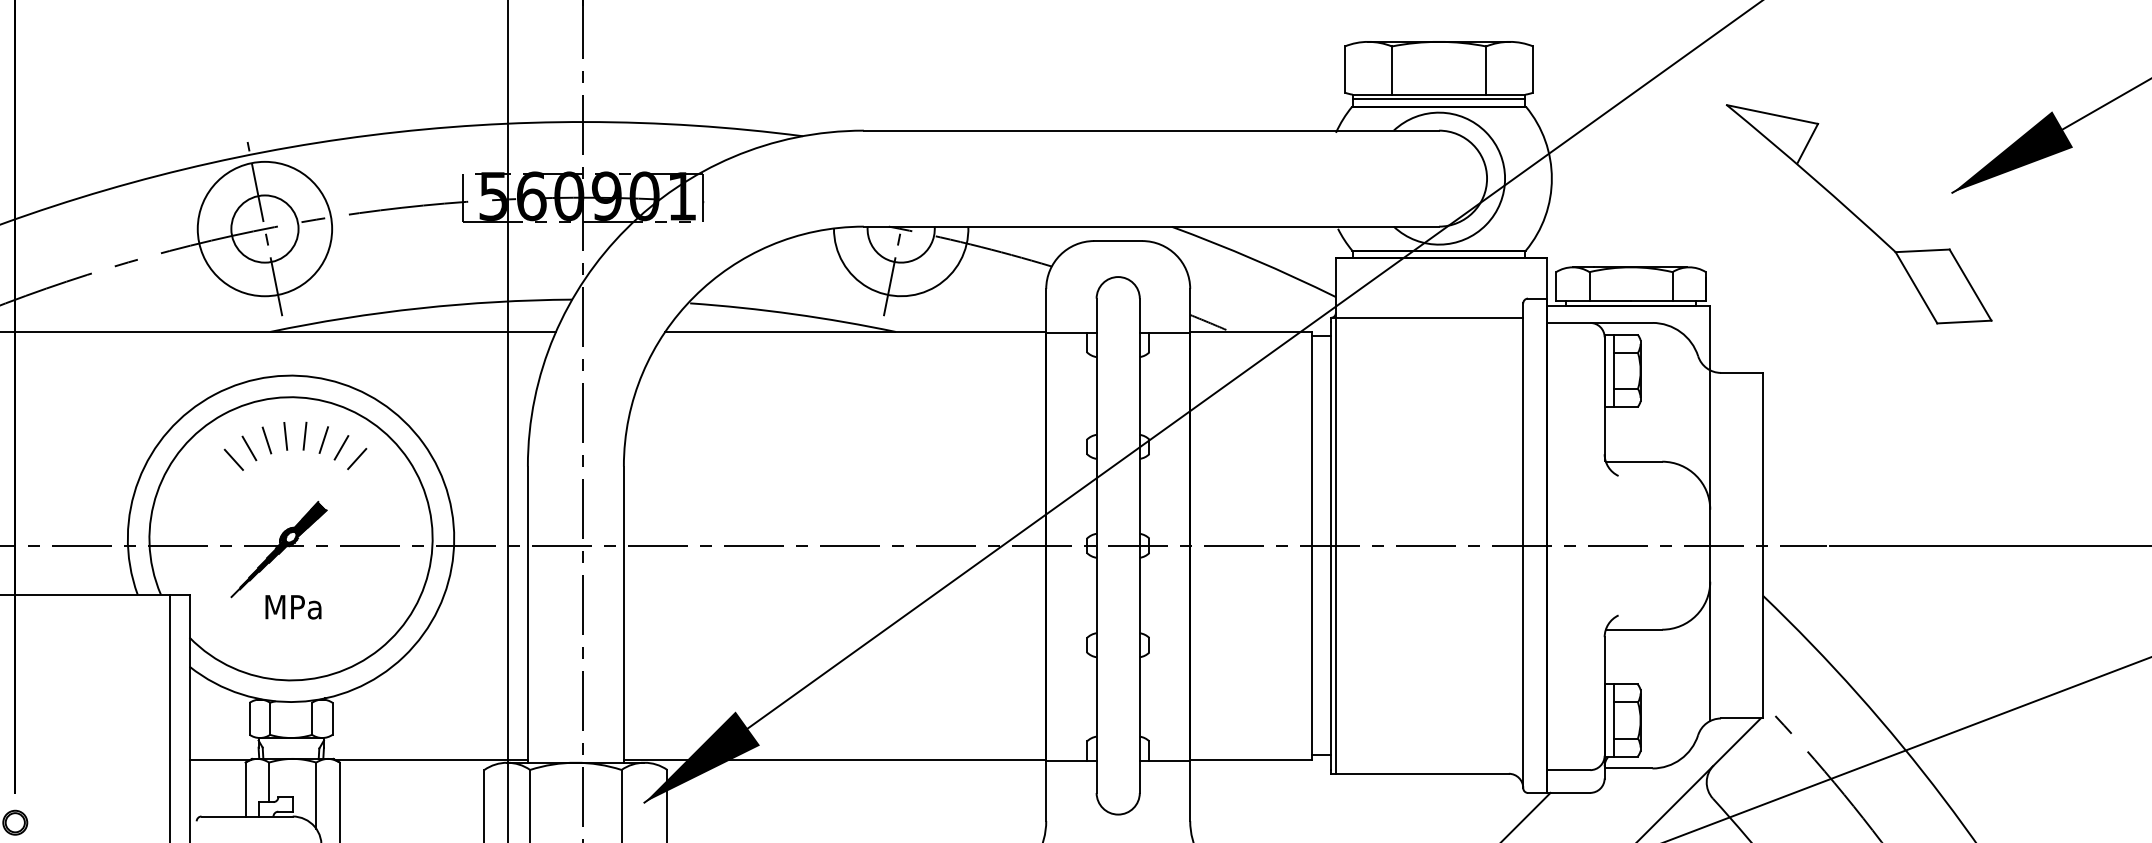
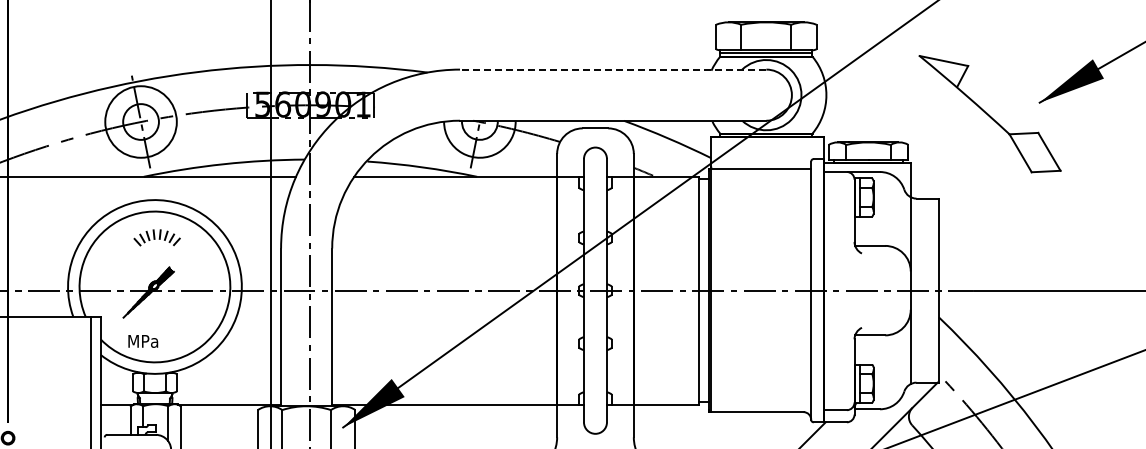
line: (1150, 130) -> (612, 69), solid -> dashed
part: (293, 445) -> (156, 237), size x0.6
text: (293, 607) -> (143, 341), moved

